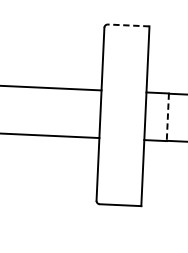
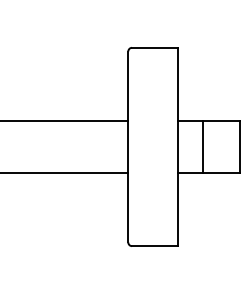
line: (128, 25) -> (154, 47), dashed -> solid
line: (167, 117) -> (202, 147), dashed -> solid

